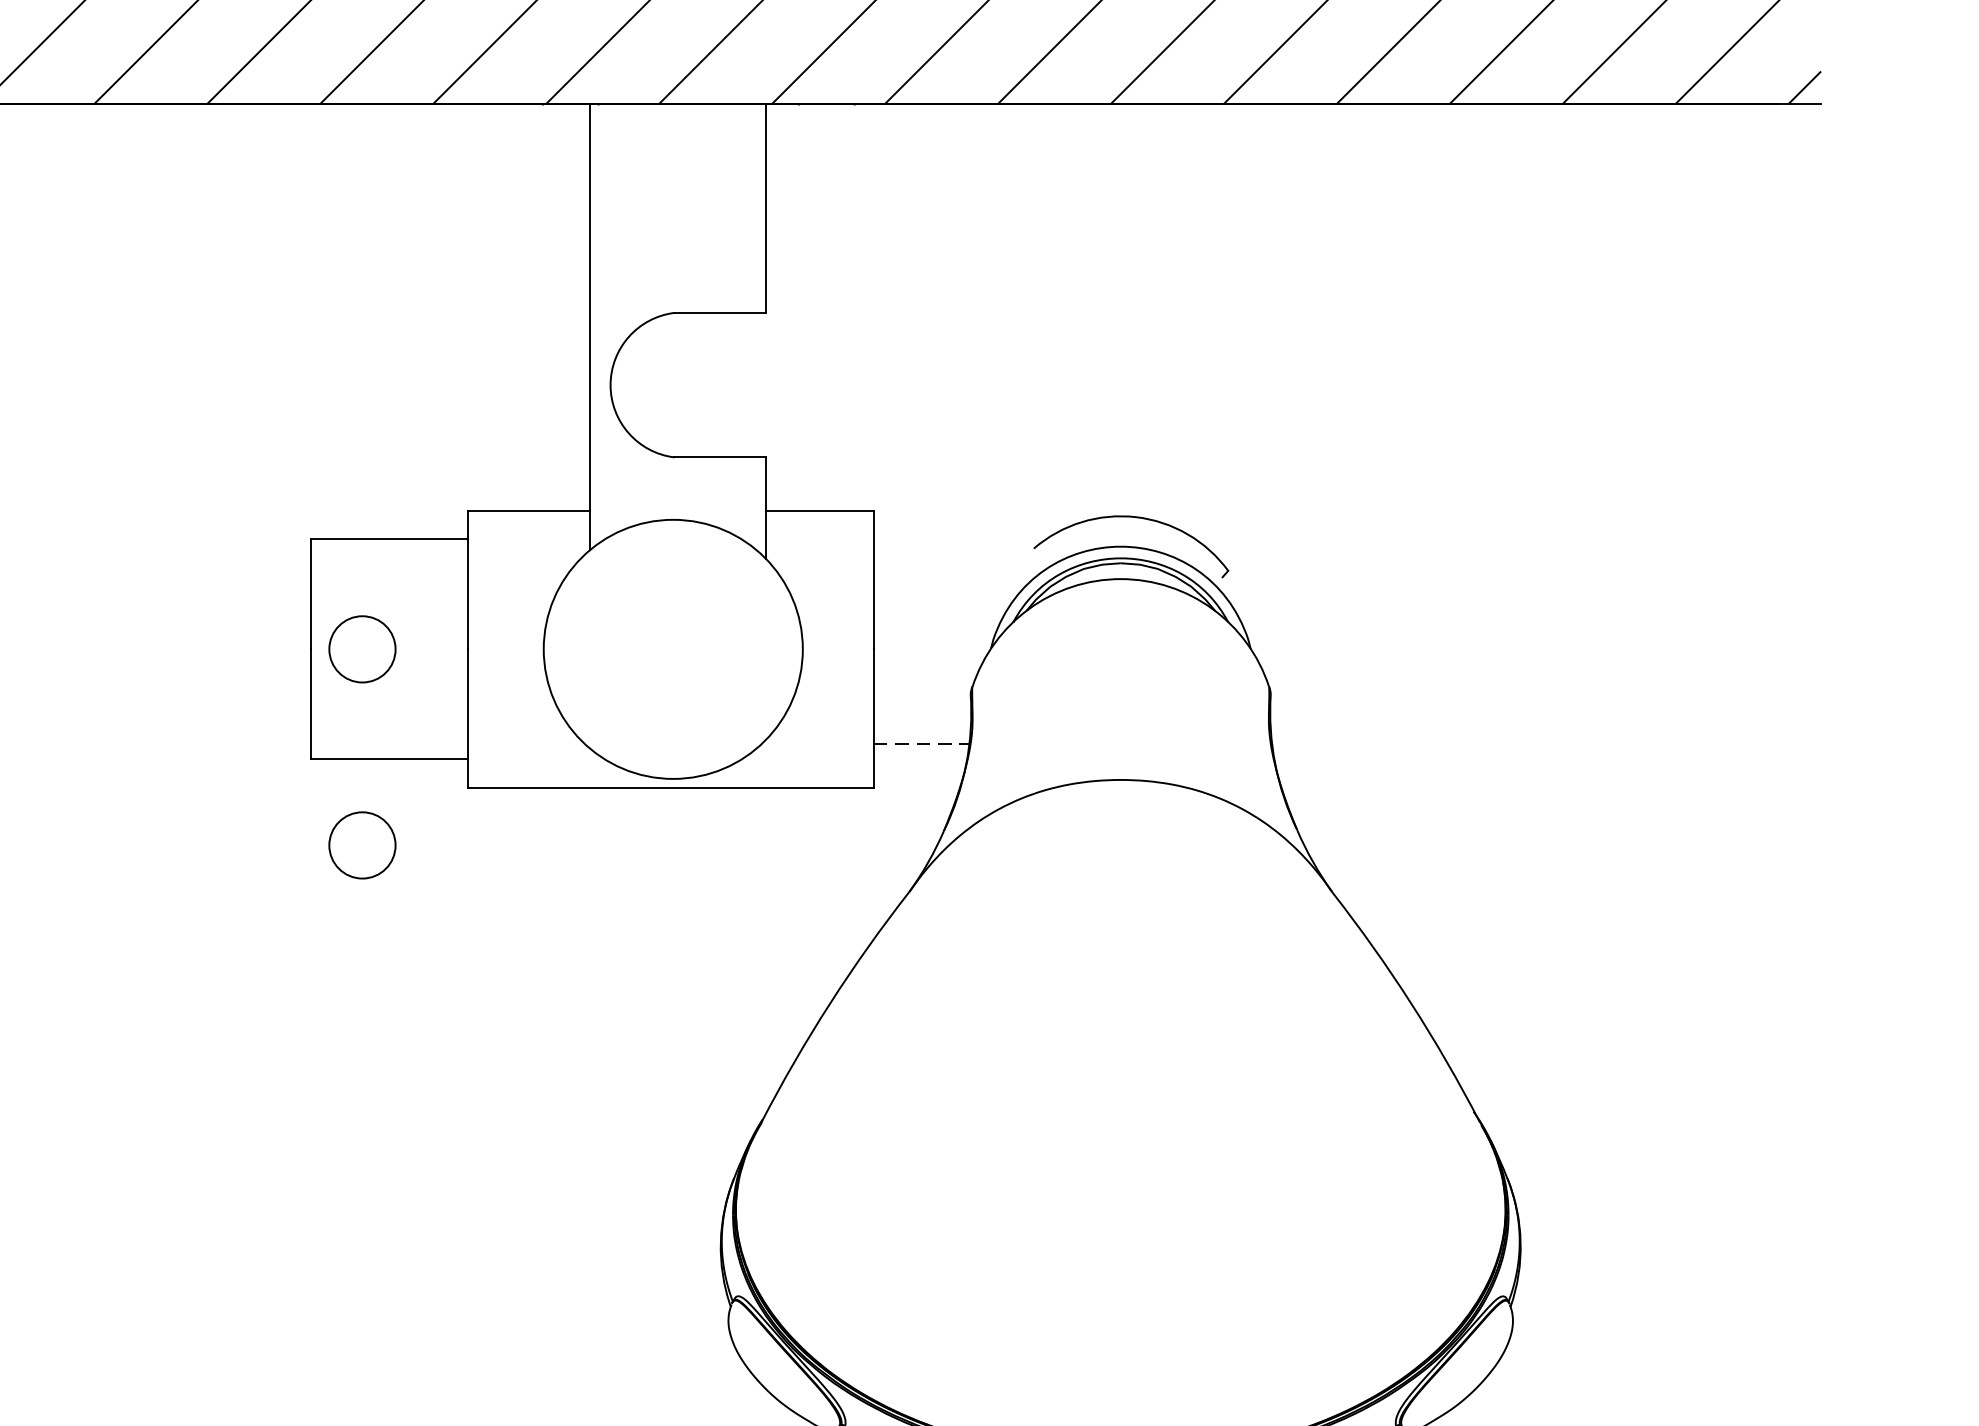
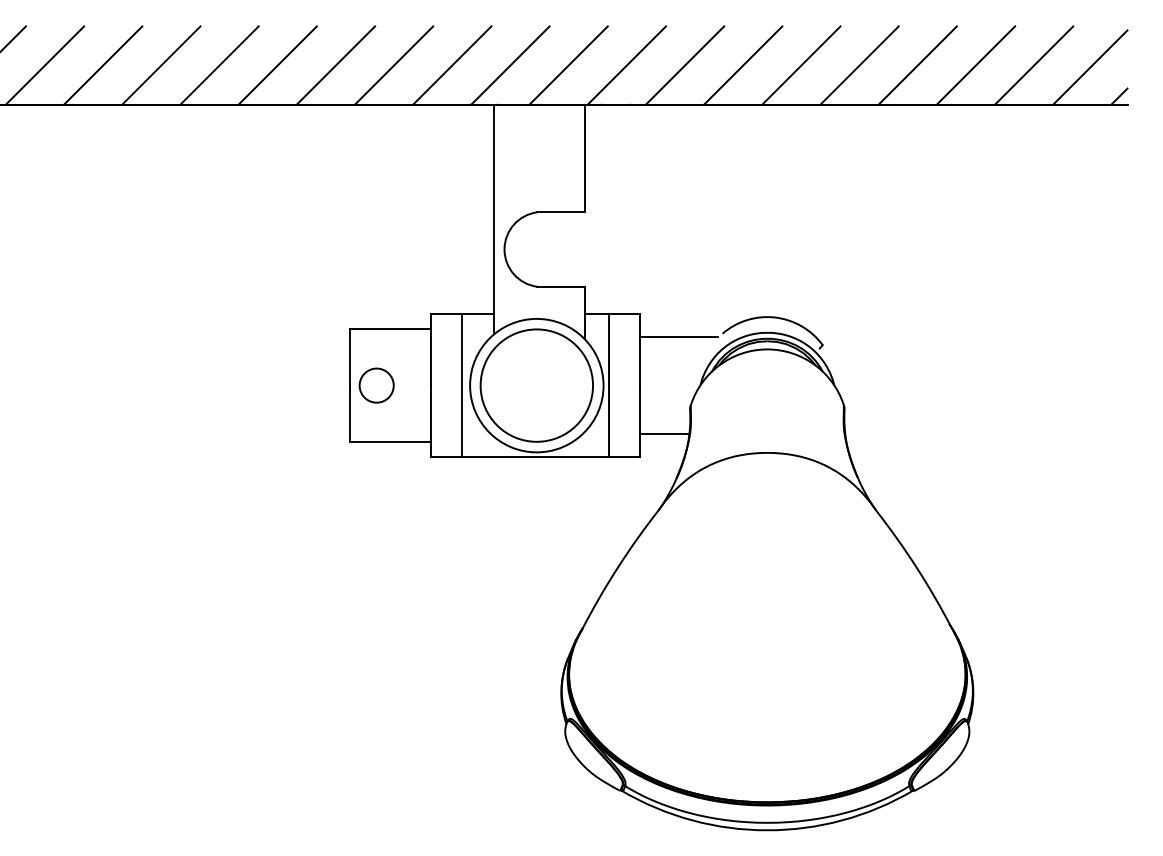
line: (948, 553) -> (678, 336), added
line: (527, 649) -> (461, 385), added
circle: (672, 649) -> (536, 385), added
line: (814, 649) -> (609, 385), added
line: (921, 744) -> (664, 434), dashed -> solid
circle: (362, 845) -> (376, 486), removed

